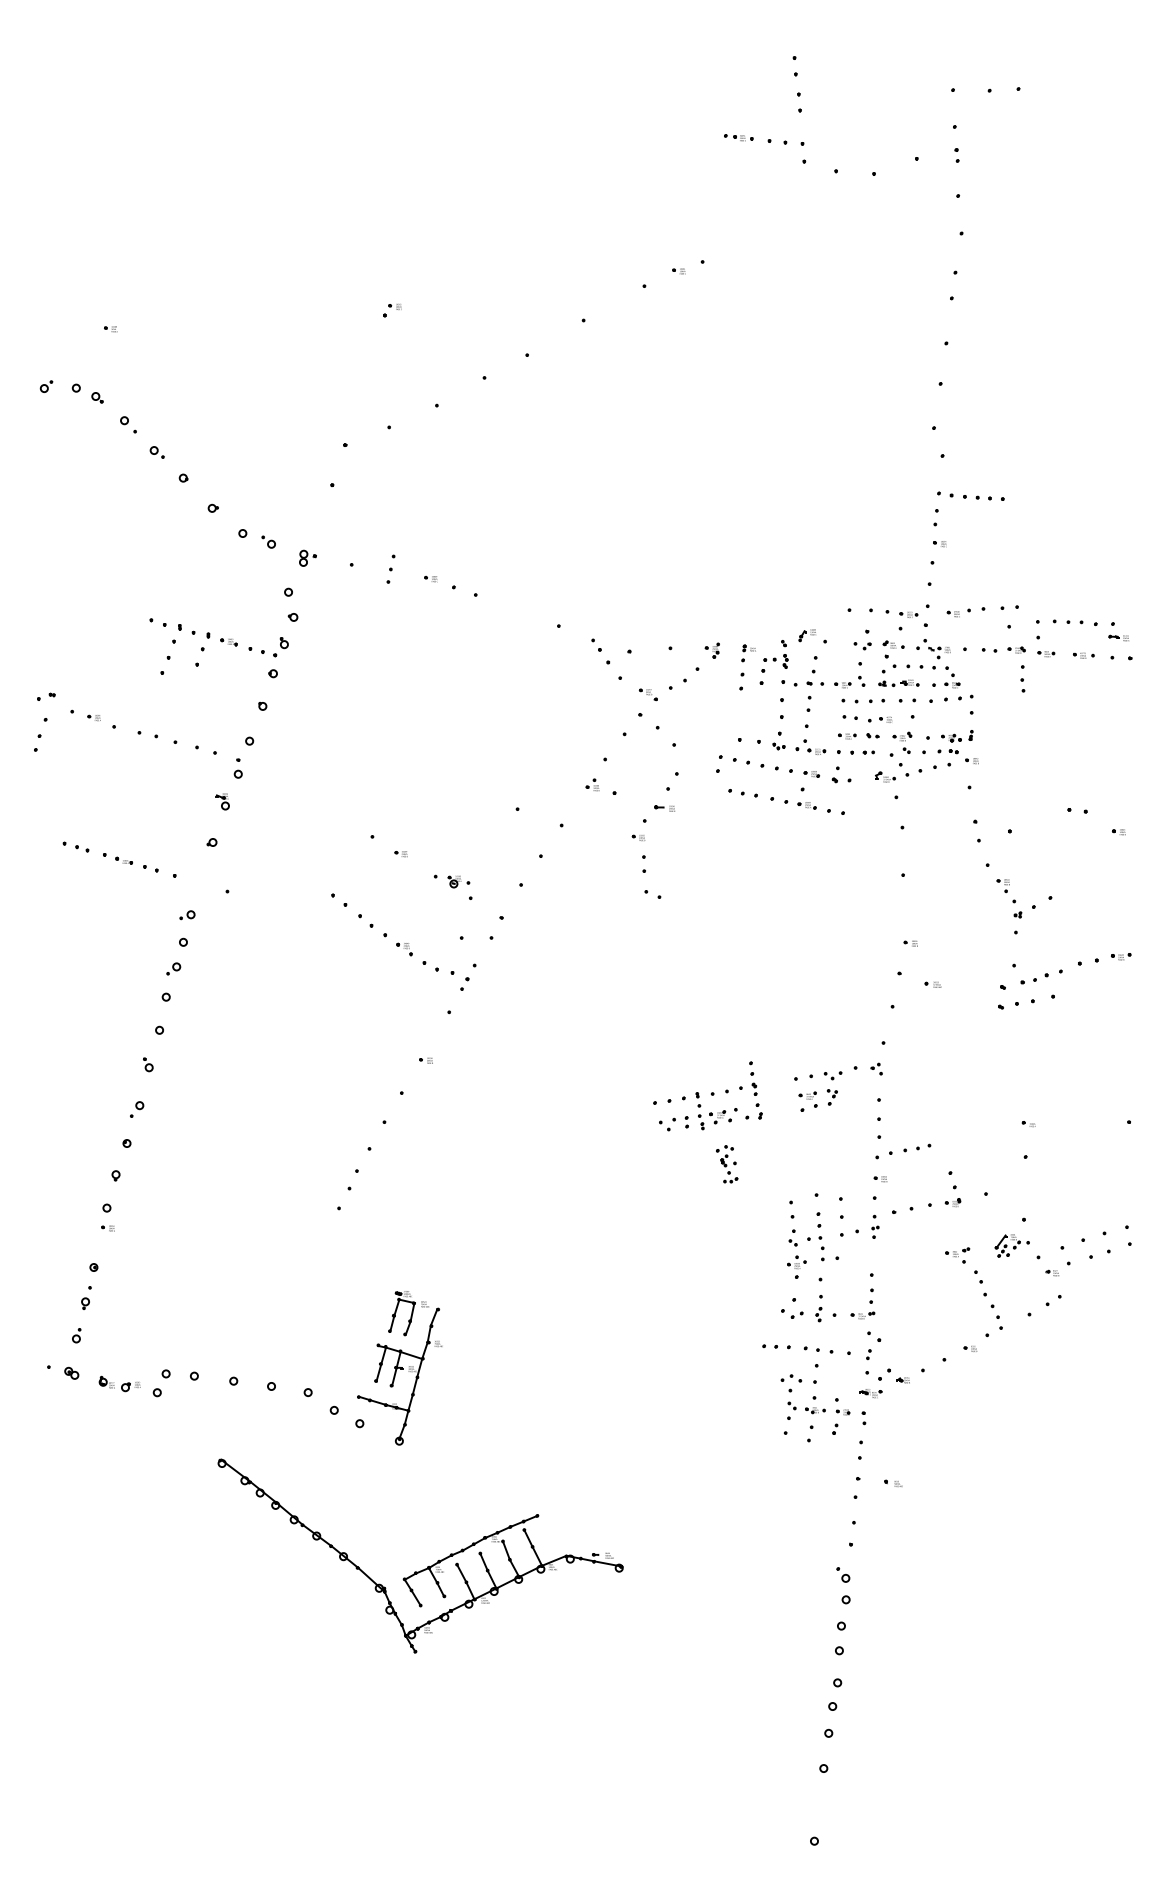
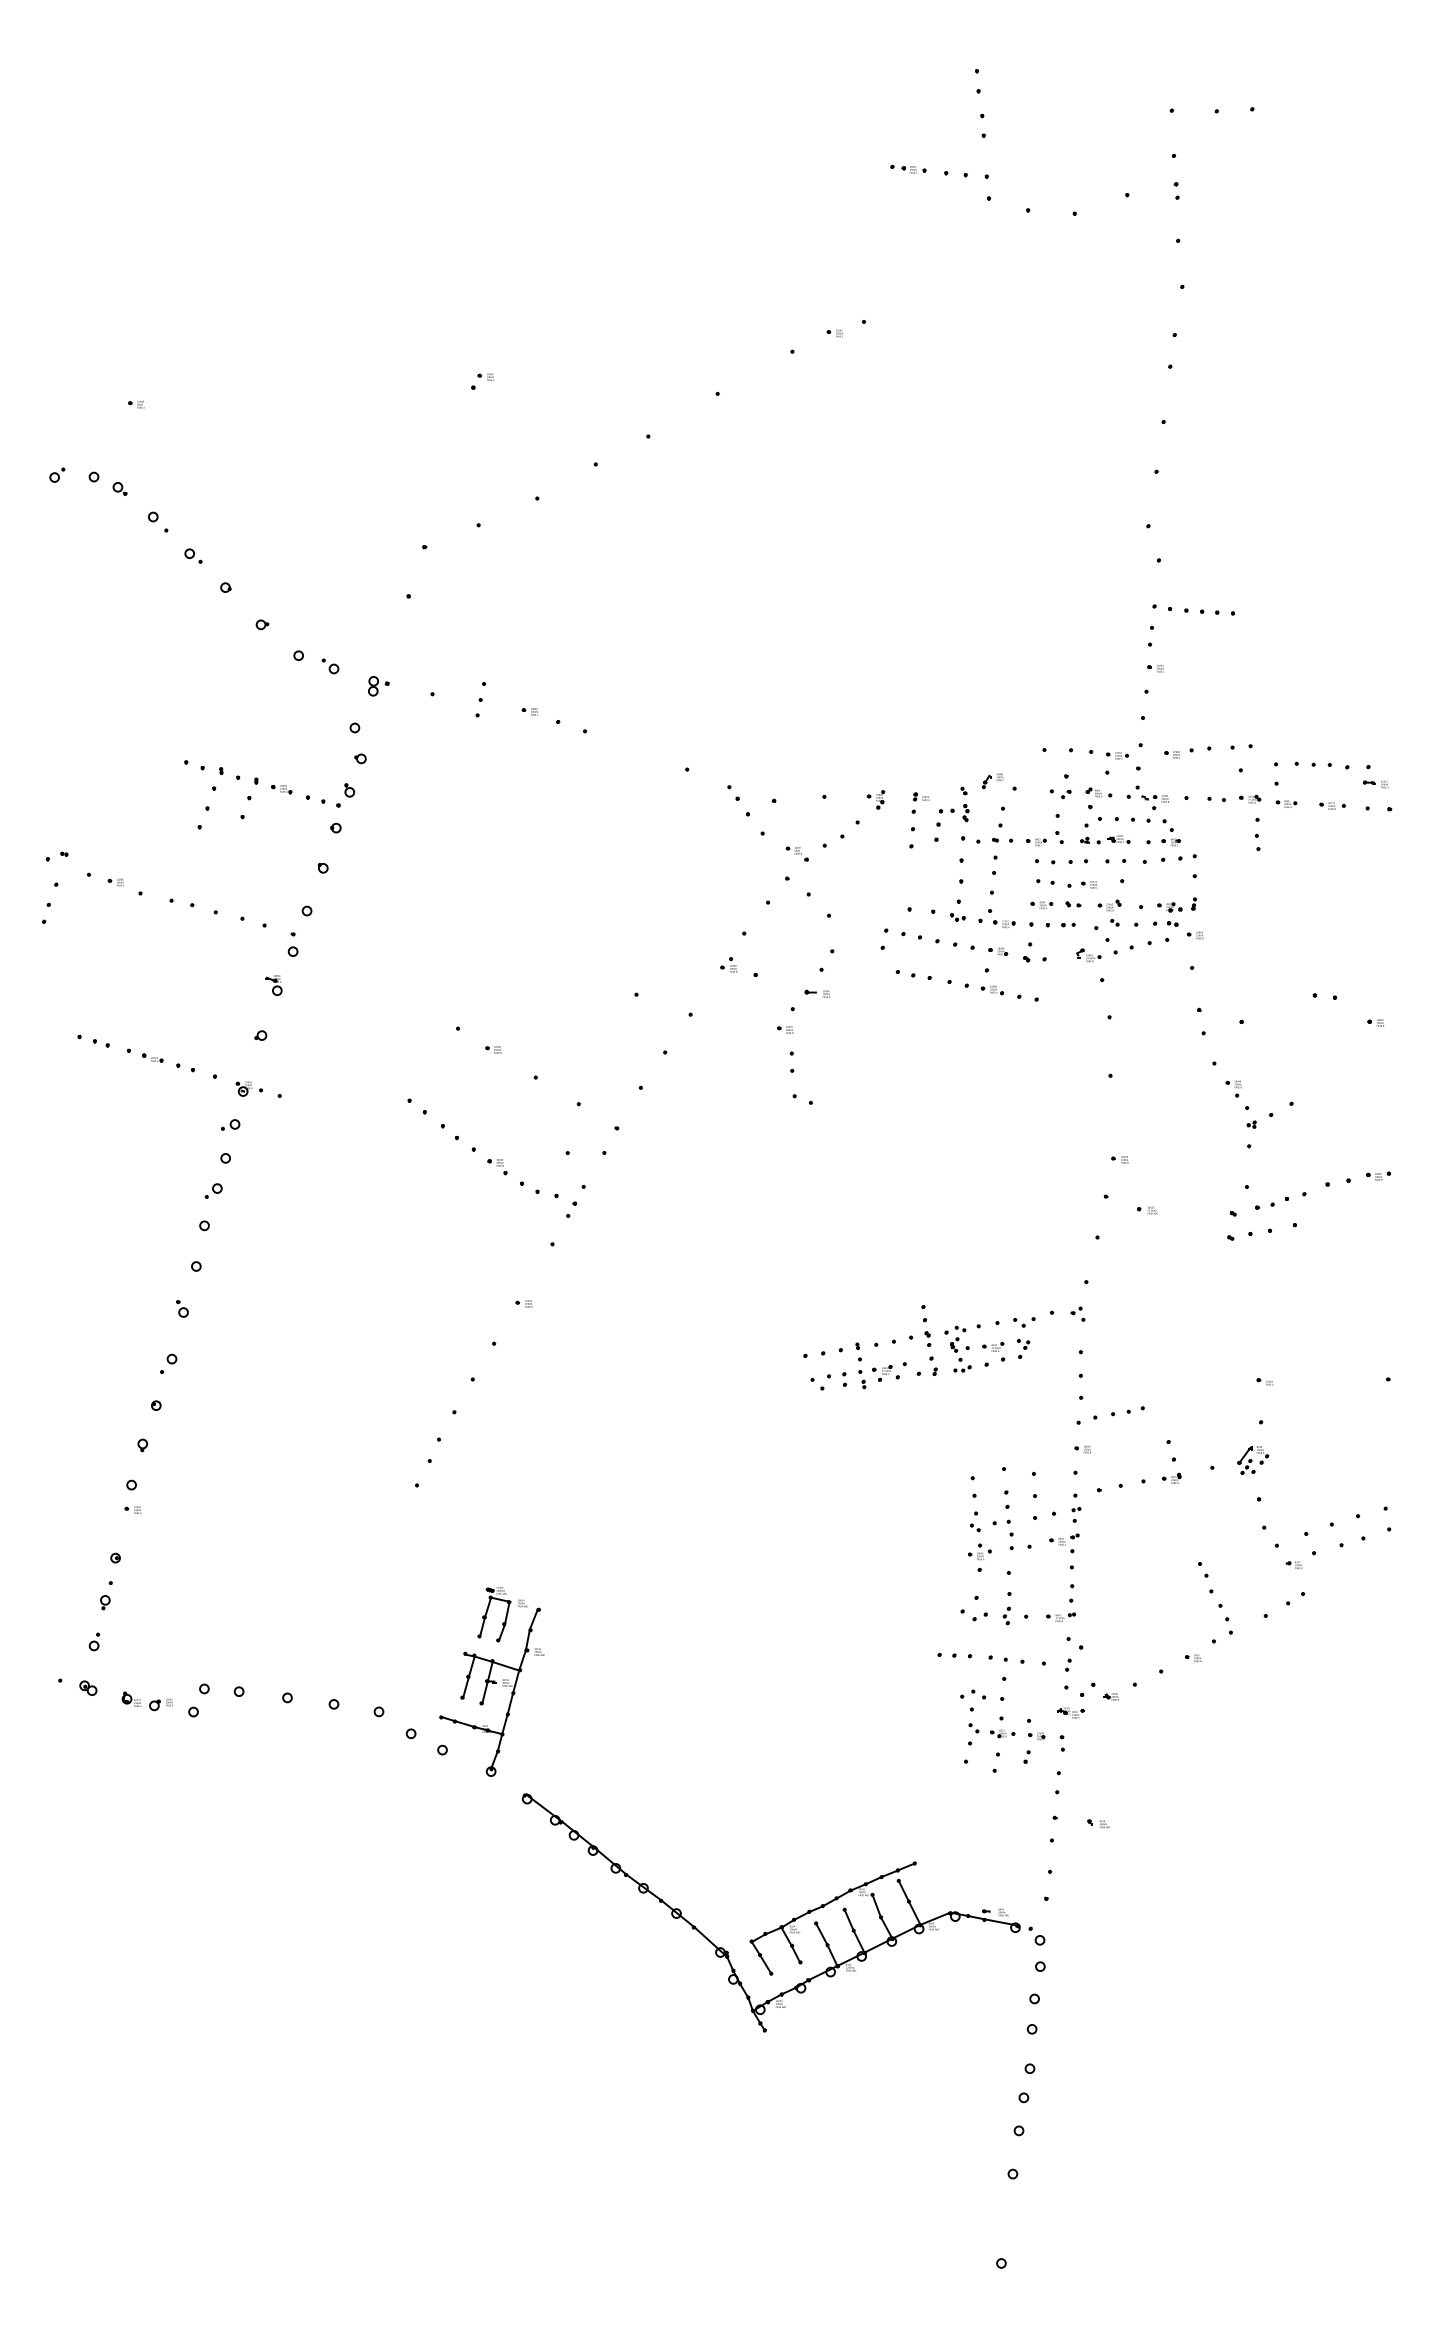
part: (458, 881) -> (248, 1088), moved
part: (726, 1163) -> (957, 1348), moved
part: (1008, 1245) -> (1253, 1460), moved
part: (957, 1255) -> (1064, 1543), moved
part: (428, 1566) -> (780, 1925), moved

